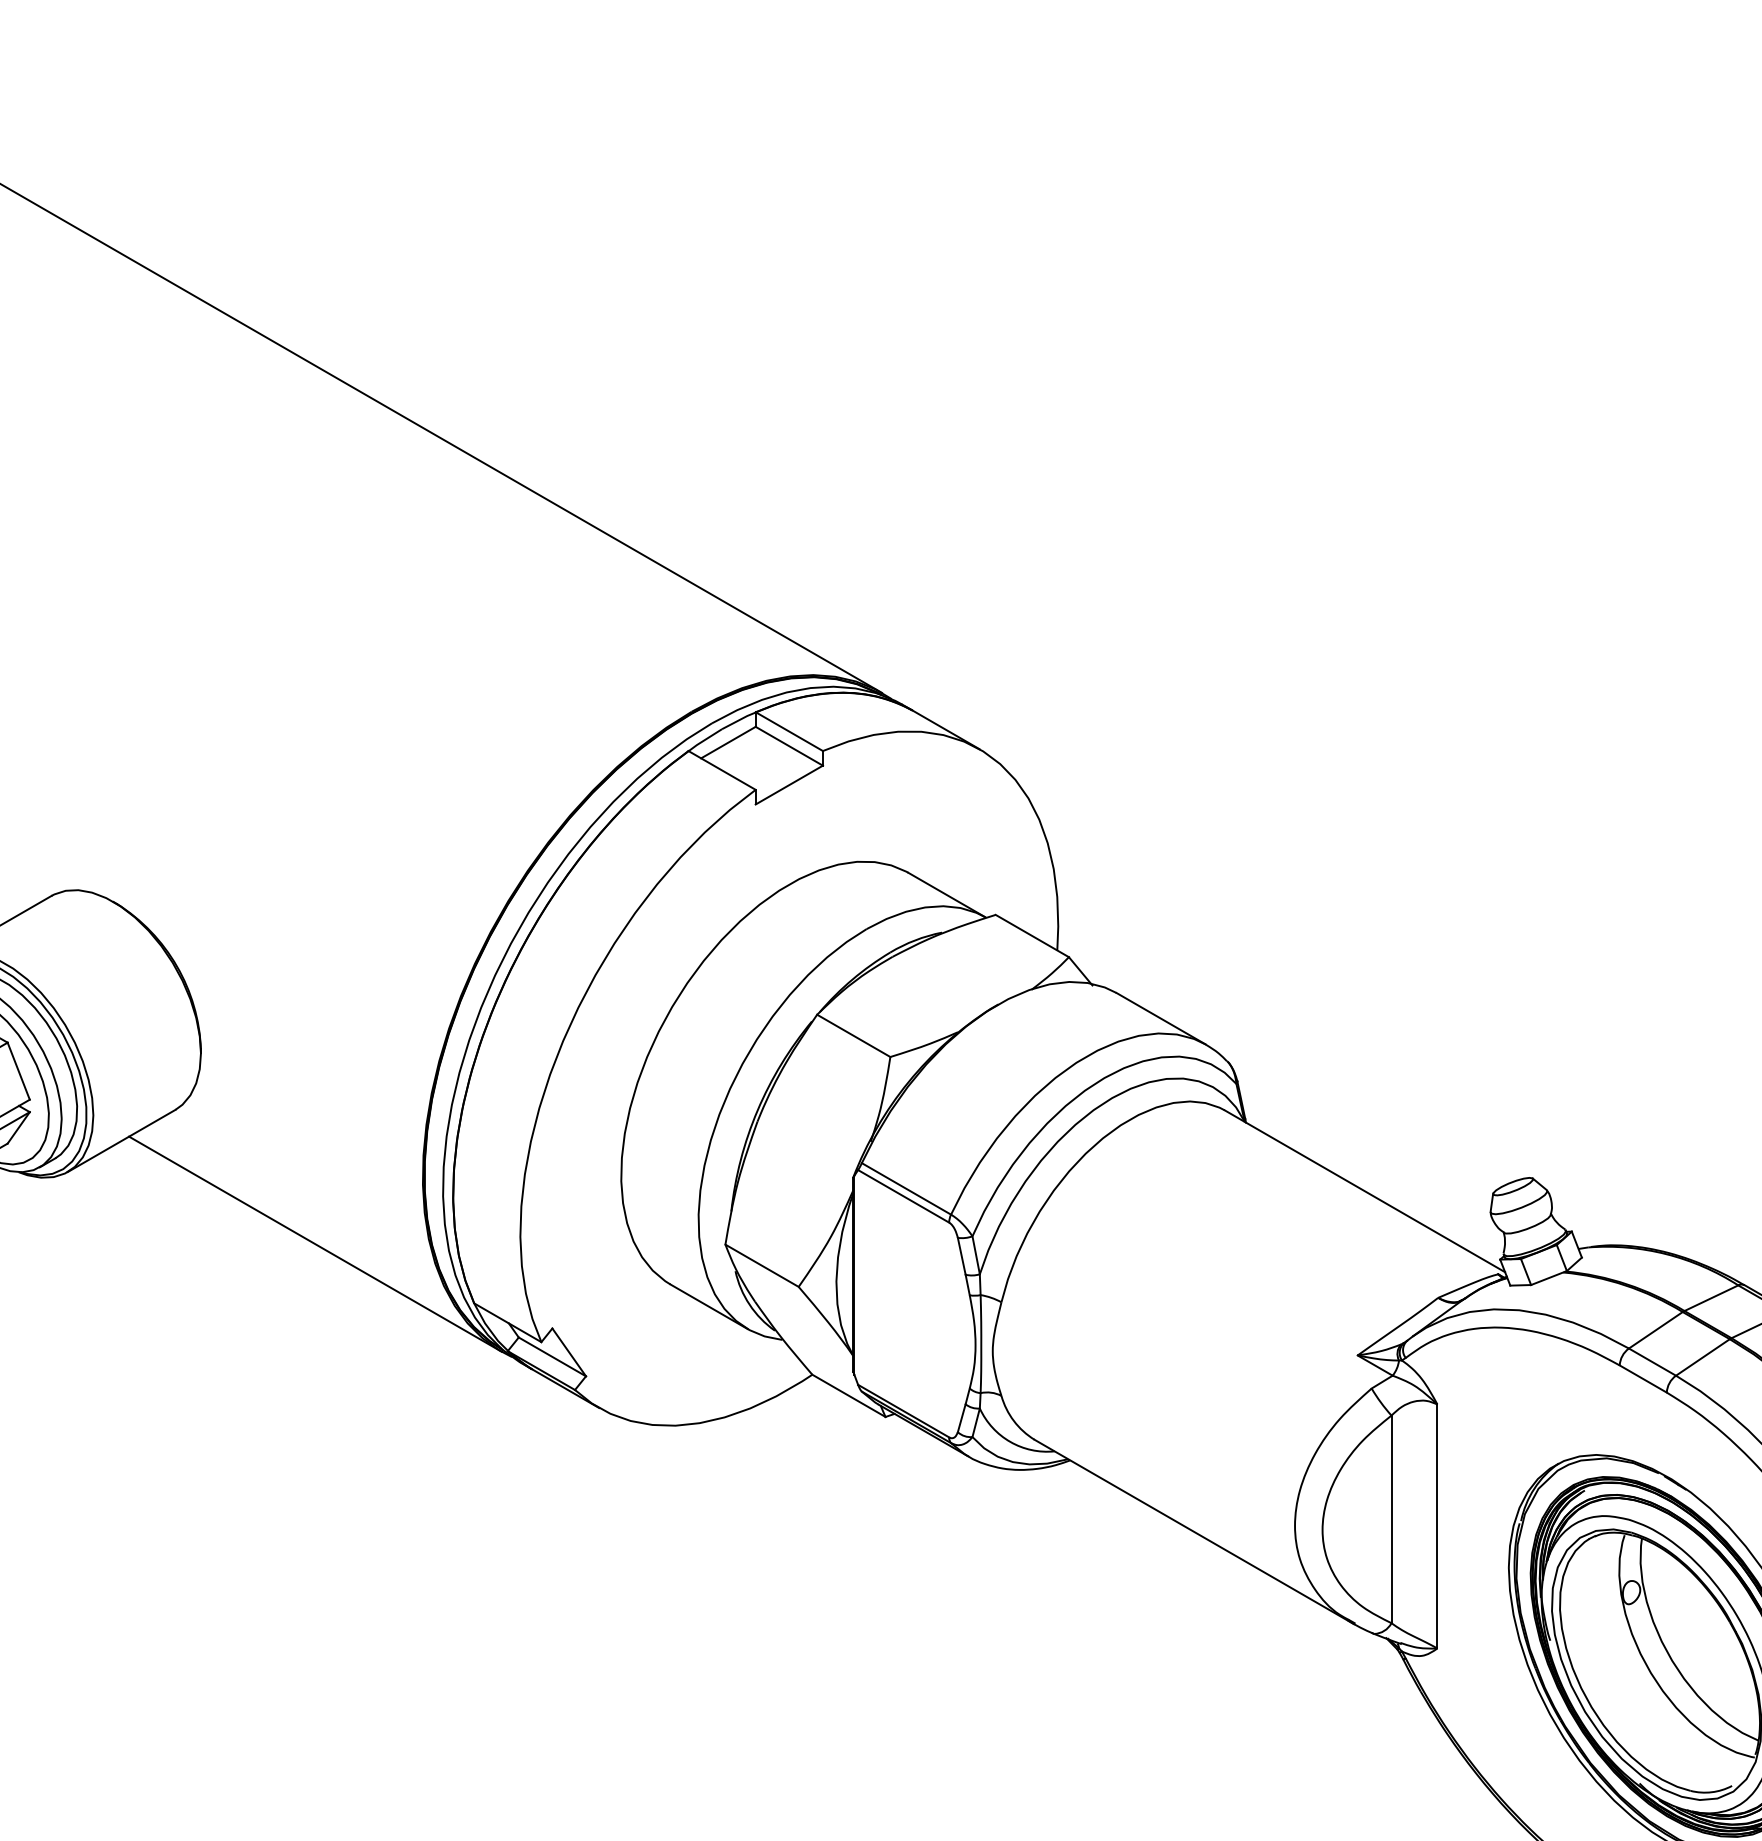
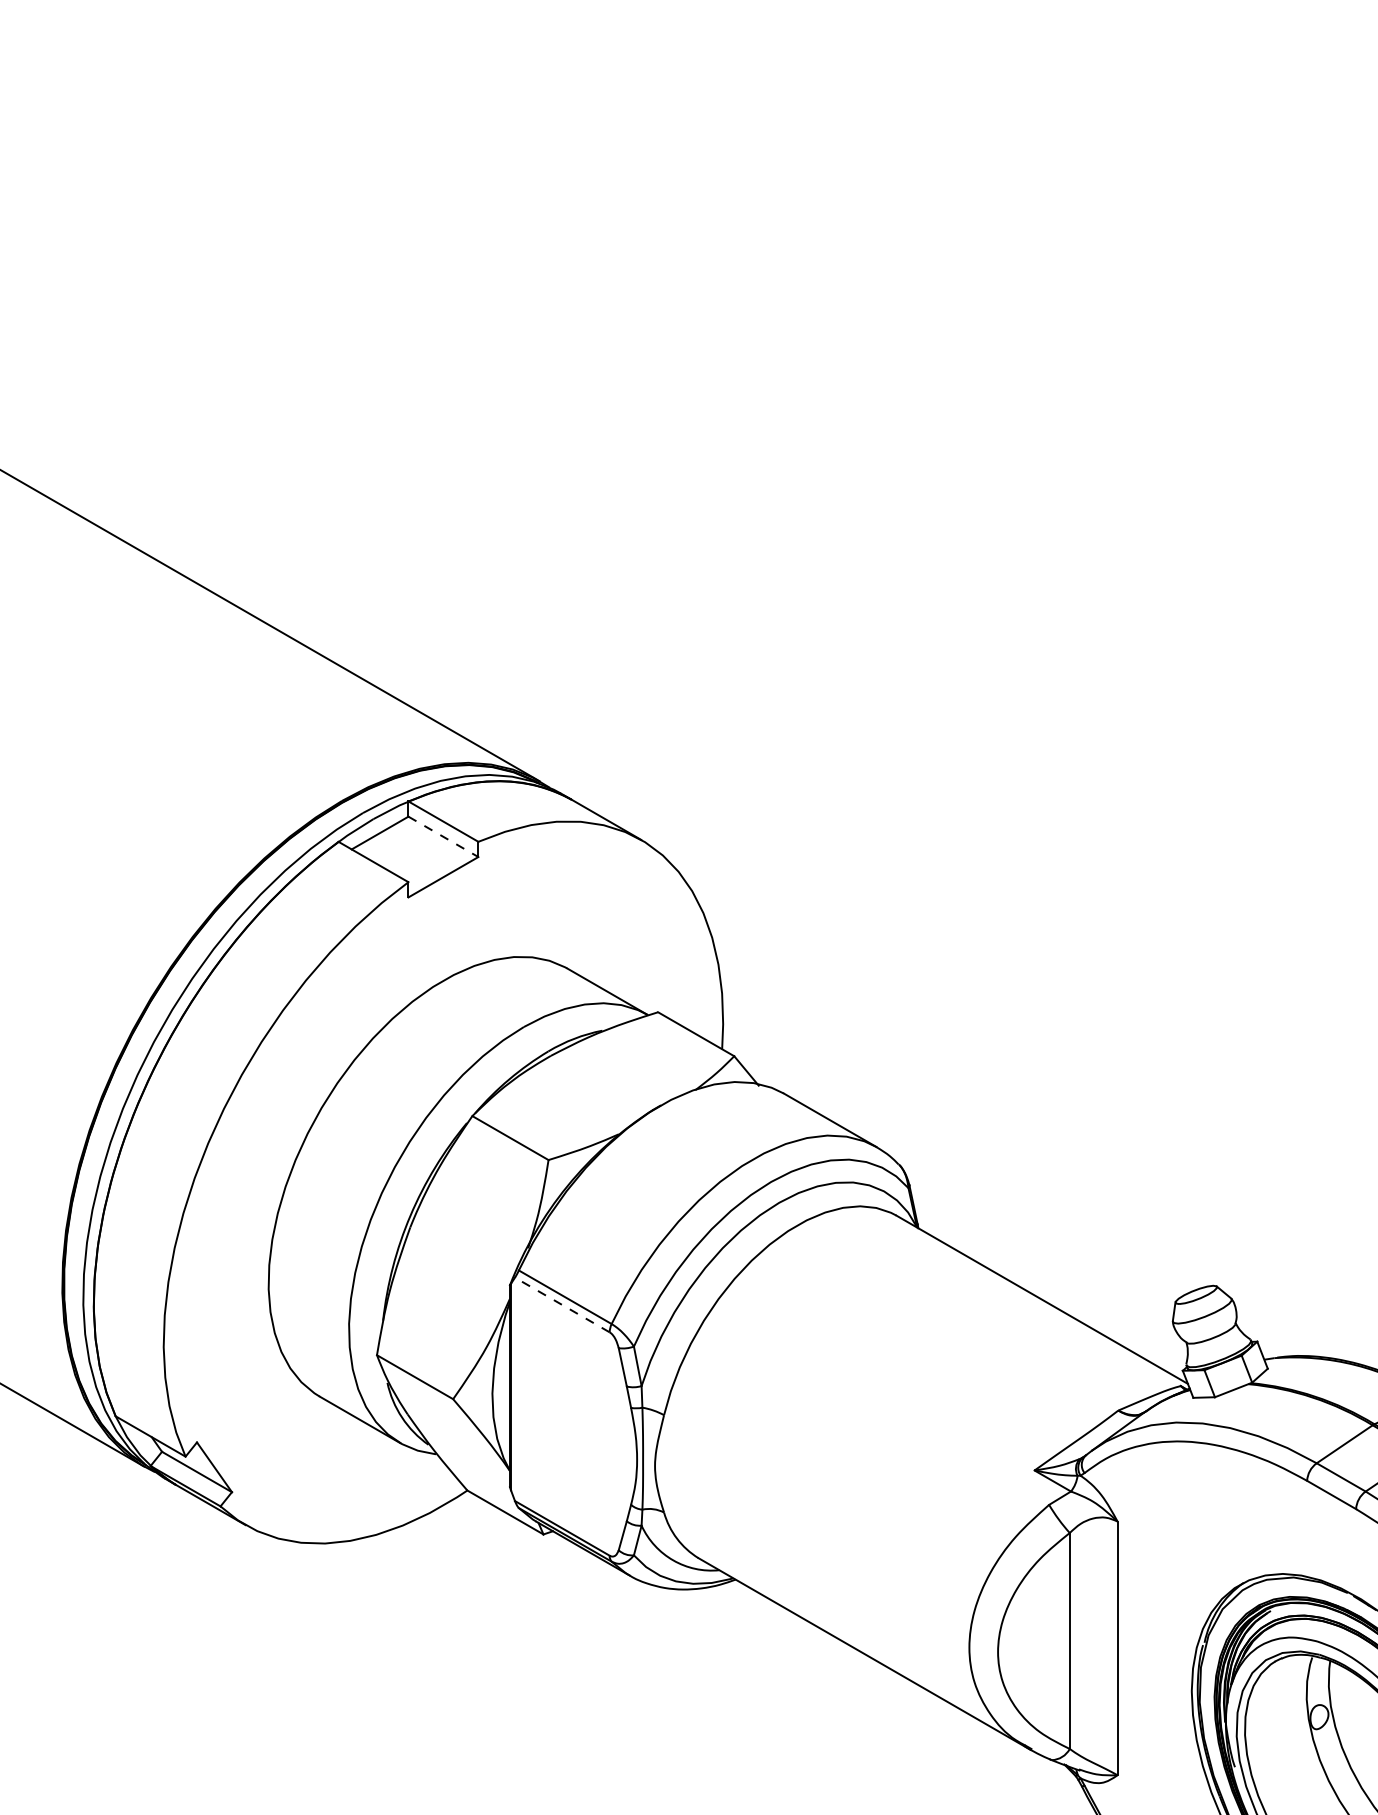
line: (789, 746) -> (443, 837), solid -> dashed
line: (903, 1196) -> (562, 1305), solid -> dashed

